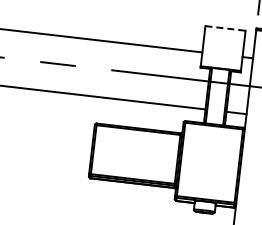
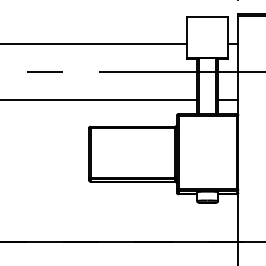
line: (226, 28) -> (208, 17), dashed -> solid

